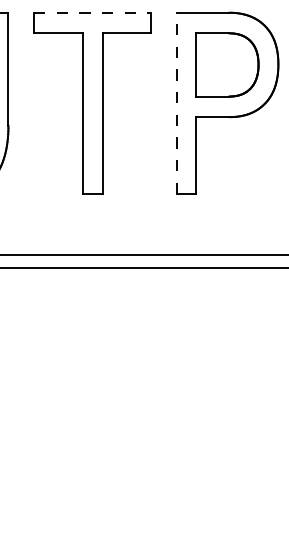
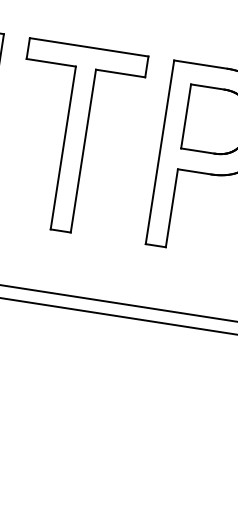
line: (92, 12) -> (89, 47), dashed -> solid
line: (176, 103) -> (159, 152), dashed -> solid

